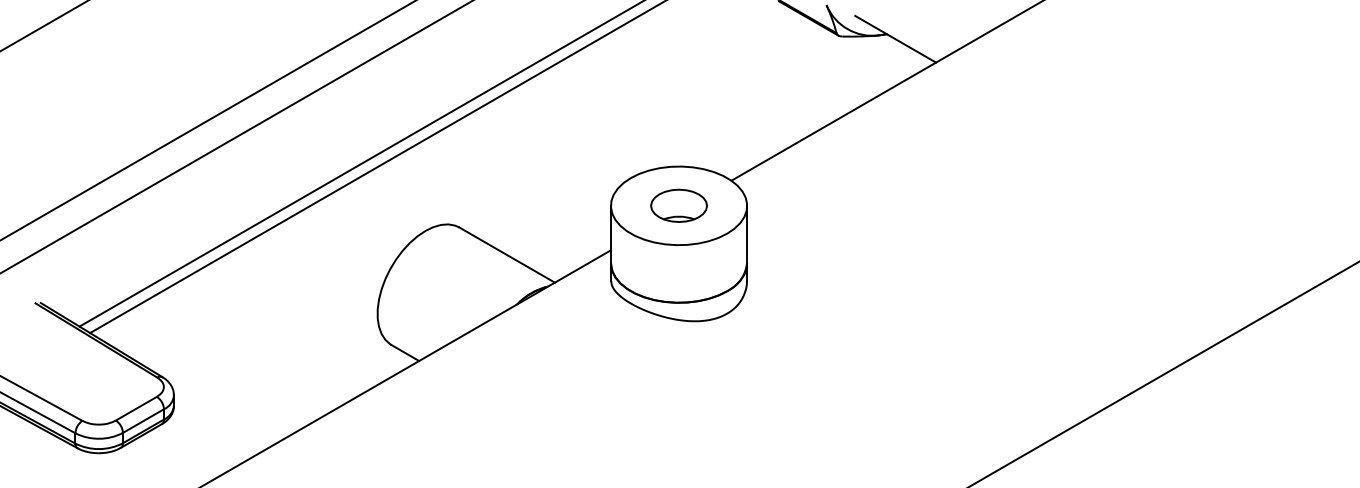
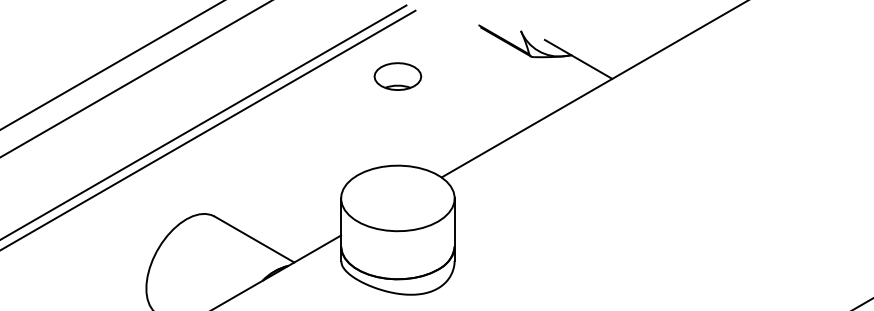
part: (678, 205) -> (397, 76), moved

